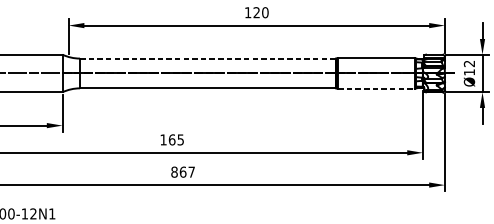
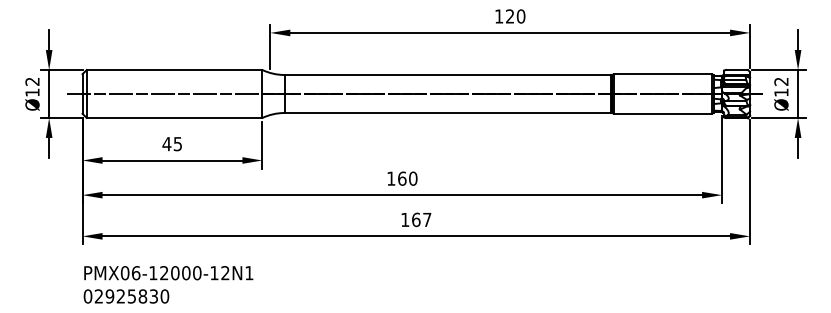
line: (208, 58) -> (448, 75), dashed -> solid
line: (376, 88) -> (662, 113), dashed -> solid
text: (180, 139) -> (413, 178), 165 -> 160
text: (174, 171) -> (405, 219), 867 -> 167

